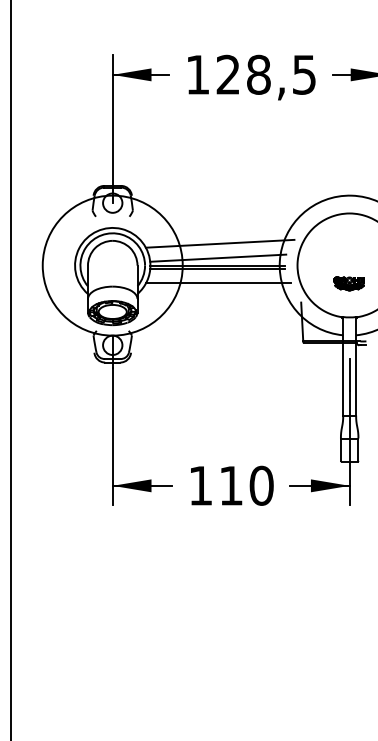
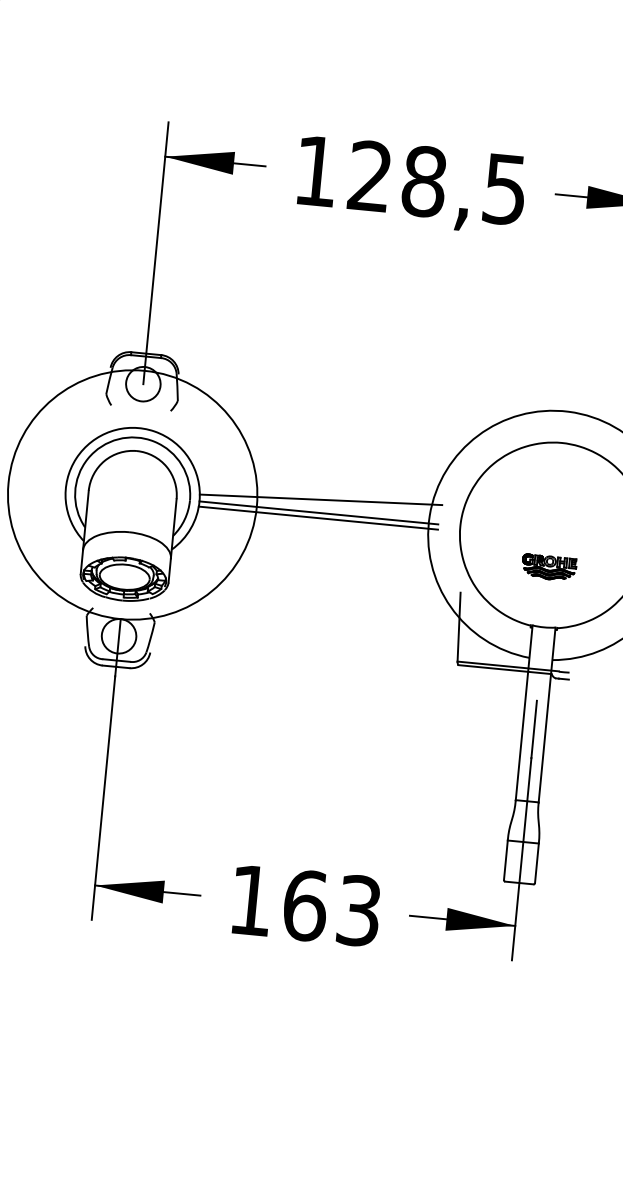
line: (219, 243) -> (325, 473), removed
line: (218, 282) -> (317, 542), removed
text: (246, 485) -> (332, 907), 110 -> 163

